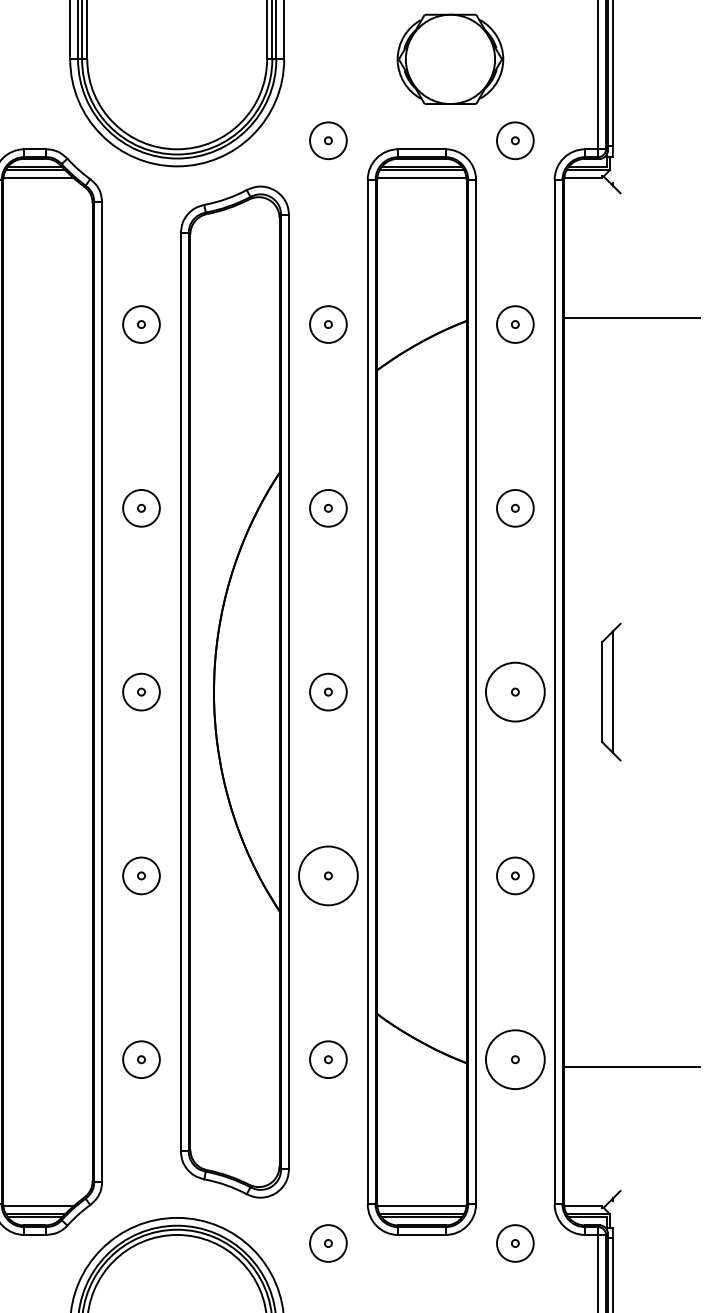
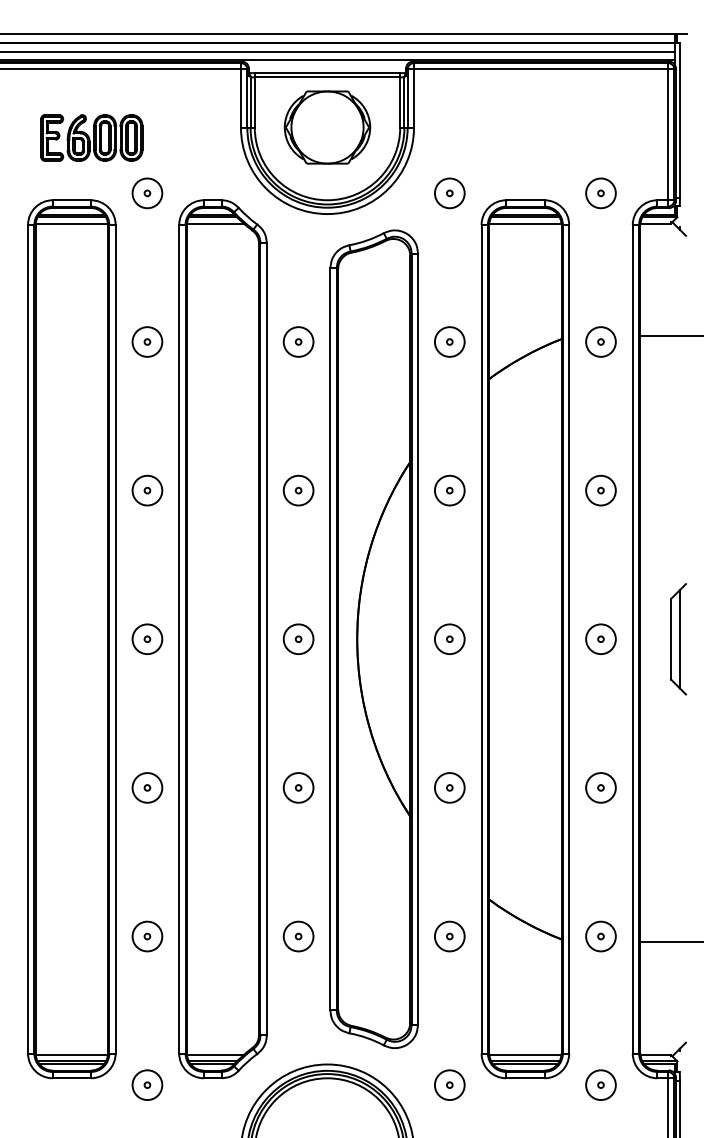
part: (450, 59) -> (327, 127), moved
circle: (514, 692) -> (600, 639), size x0.62
circle: (328, 875) -> (449, 787), size x0.62
circle: (514, 1059) -> (600, 936), size x0.62

